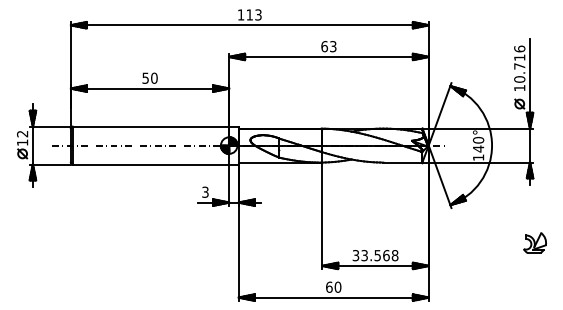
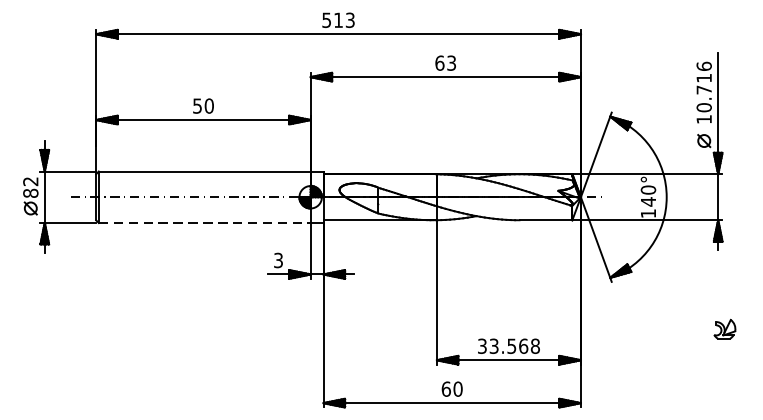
text: (240, 14) -> (325, 19), 113 -> 513
text: (22, 142) -> (30, 193), 12 -> 82
line: (151, 164) -> (205, 222), solid -> dashed
part: (534, 242) -> (724, 328), size x0.7

